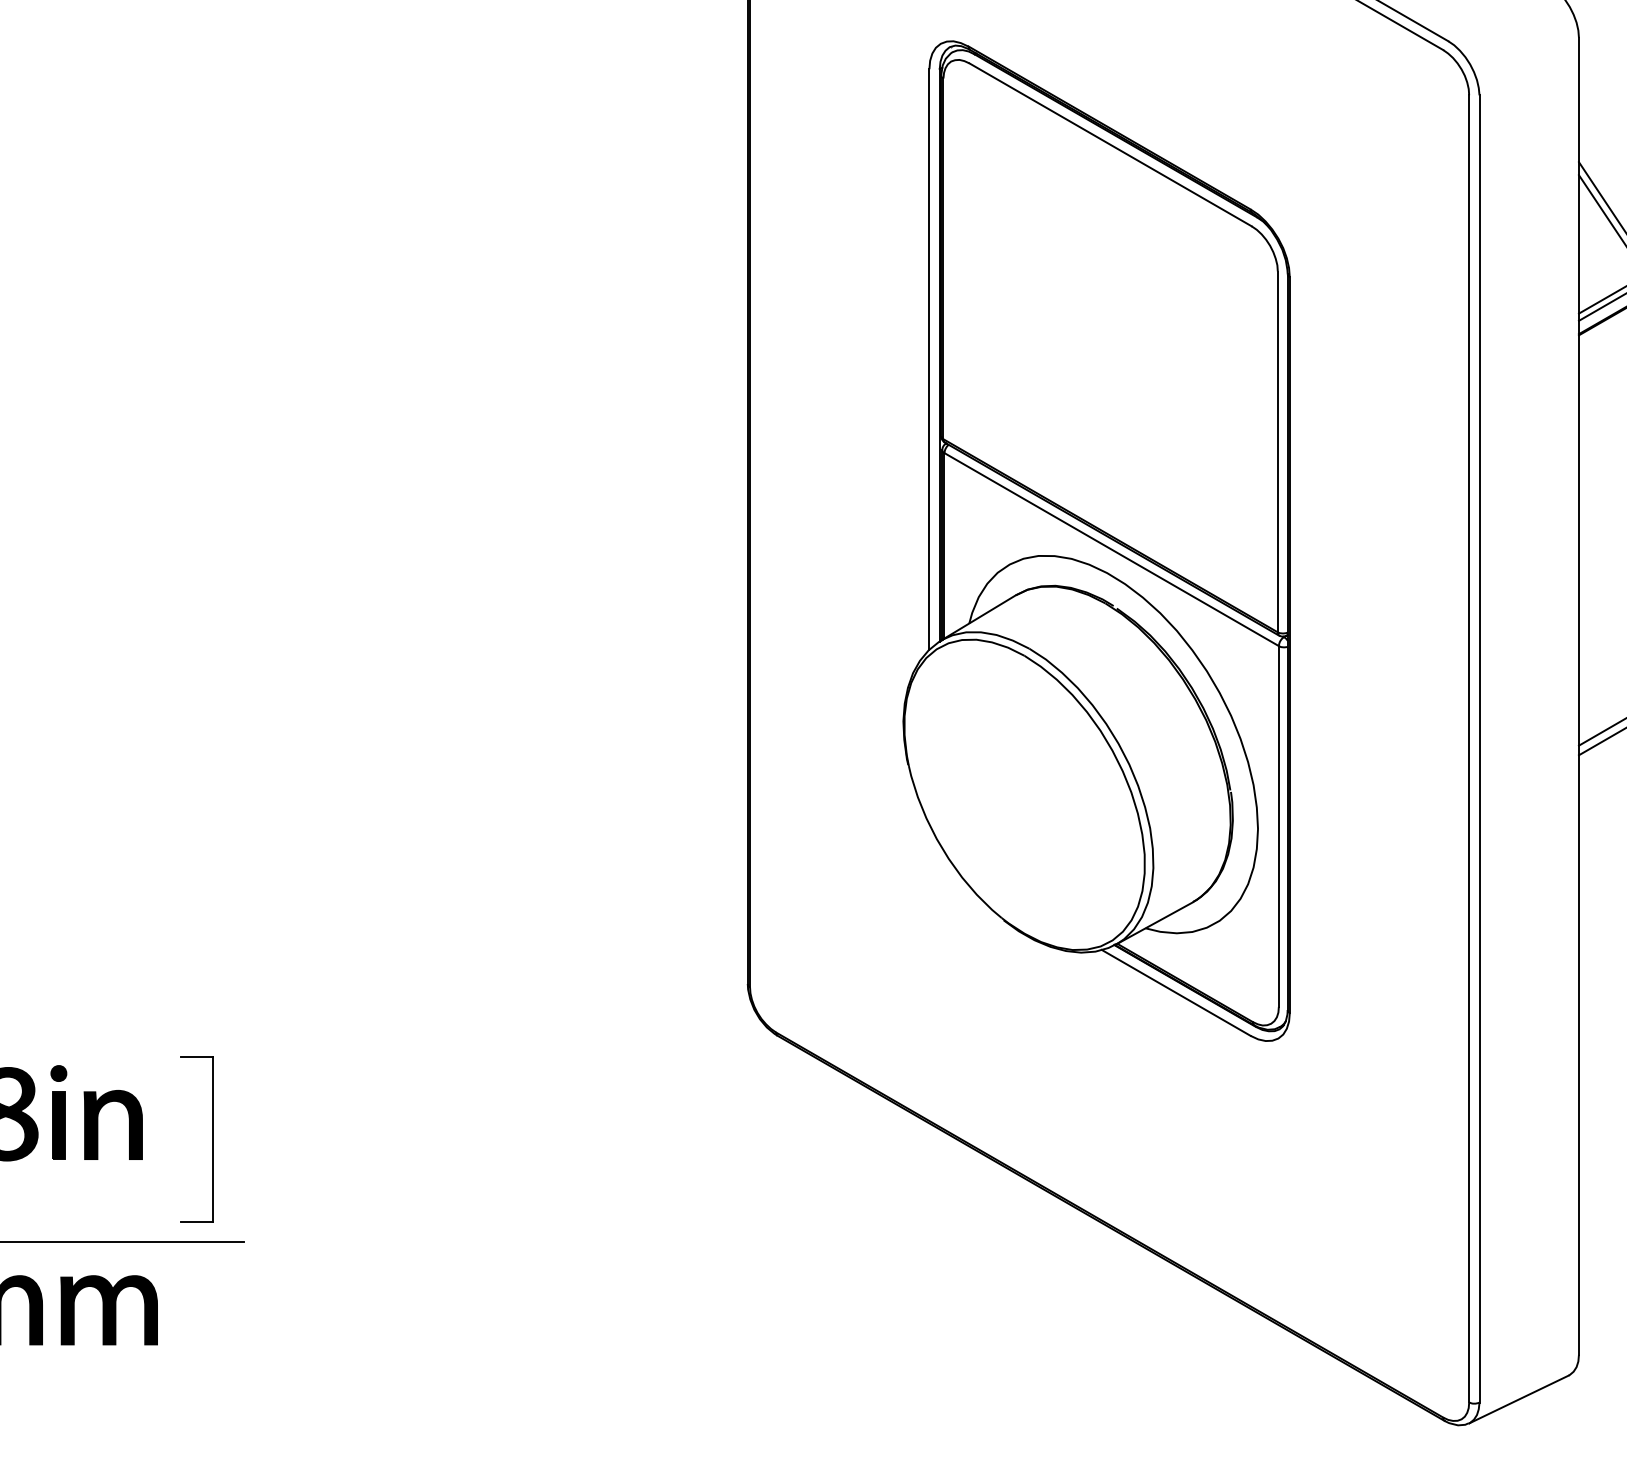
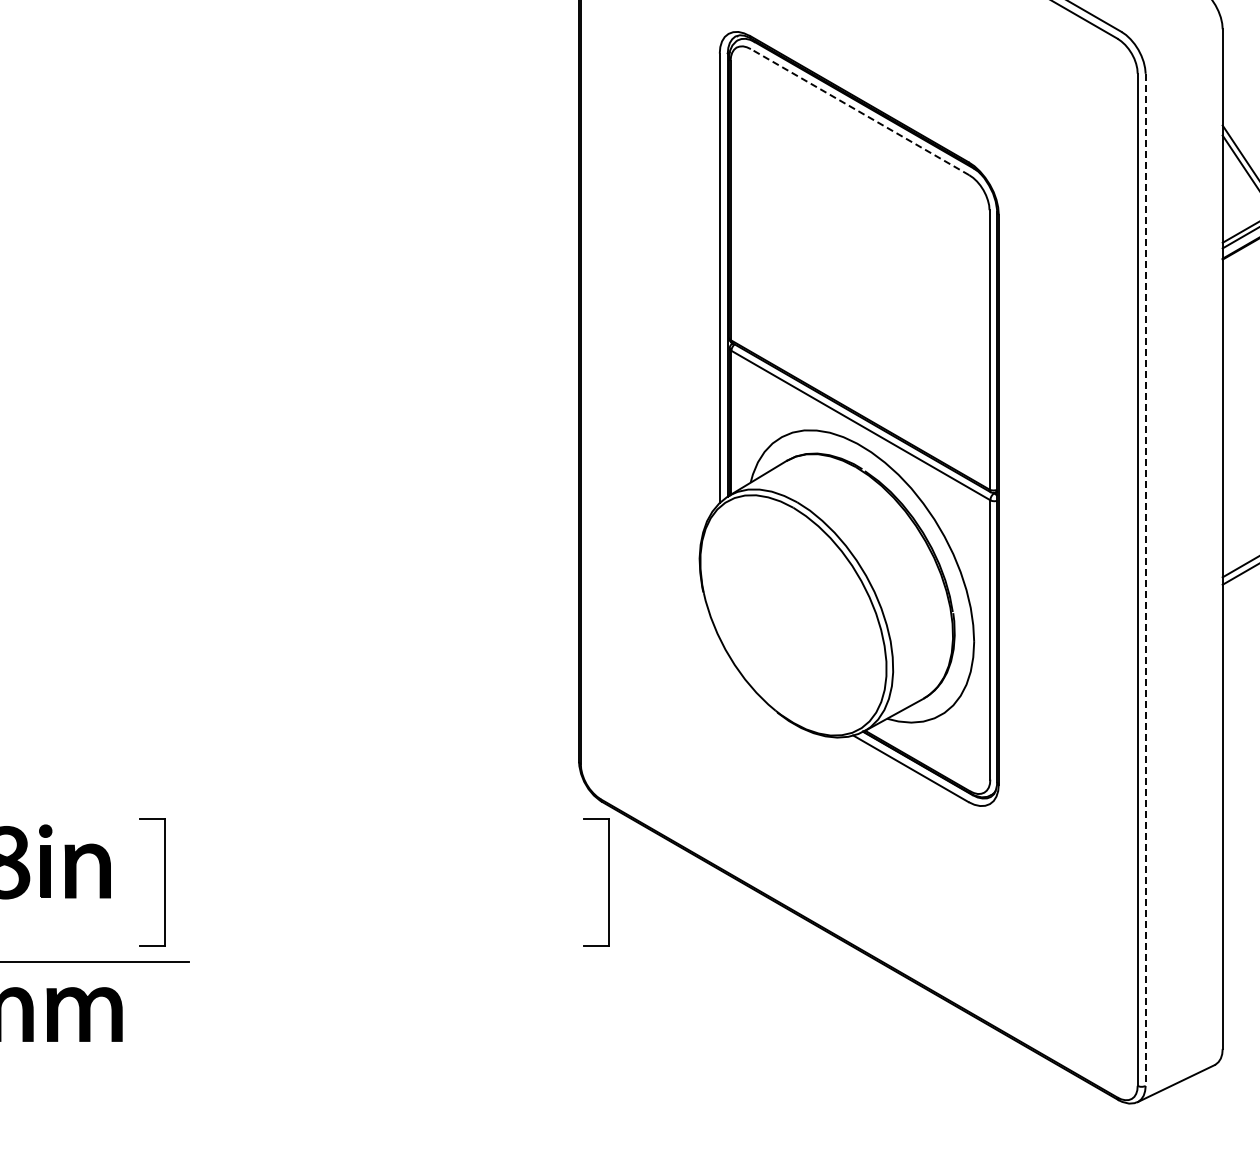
line: (1109, 144) -> (859, 111), solid -> dashed
line: (1479, 749) -> (1145, 580), solid -> dashed
part: (785, 1139) -> (608, 882), added

